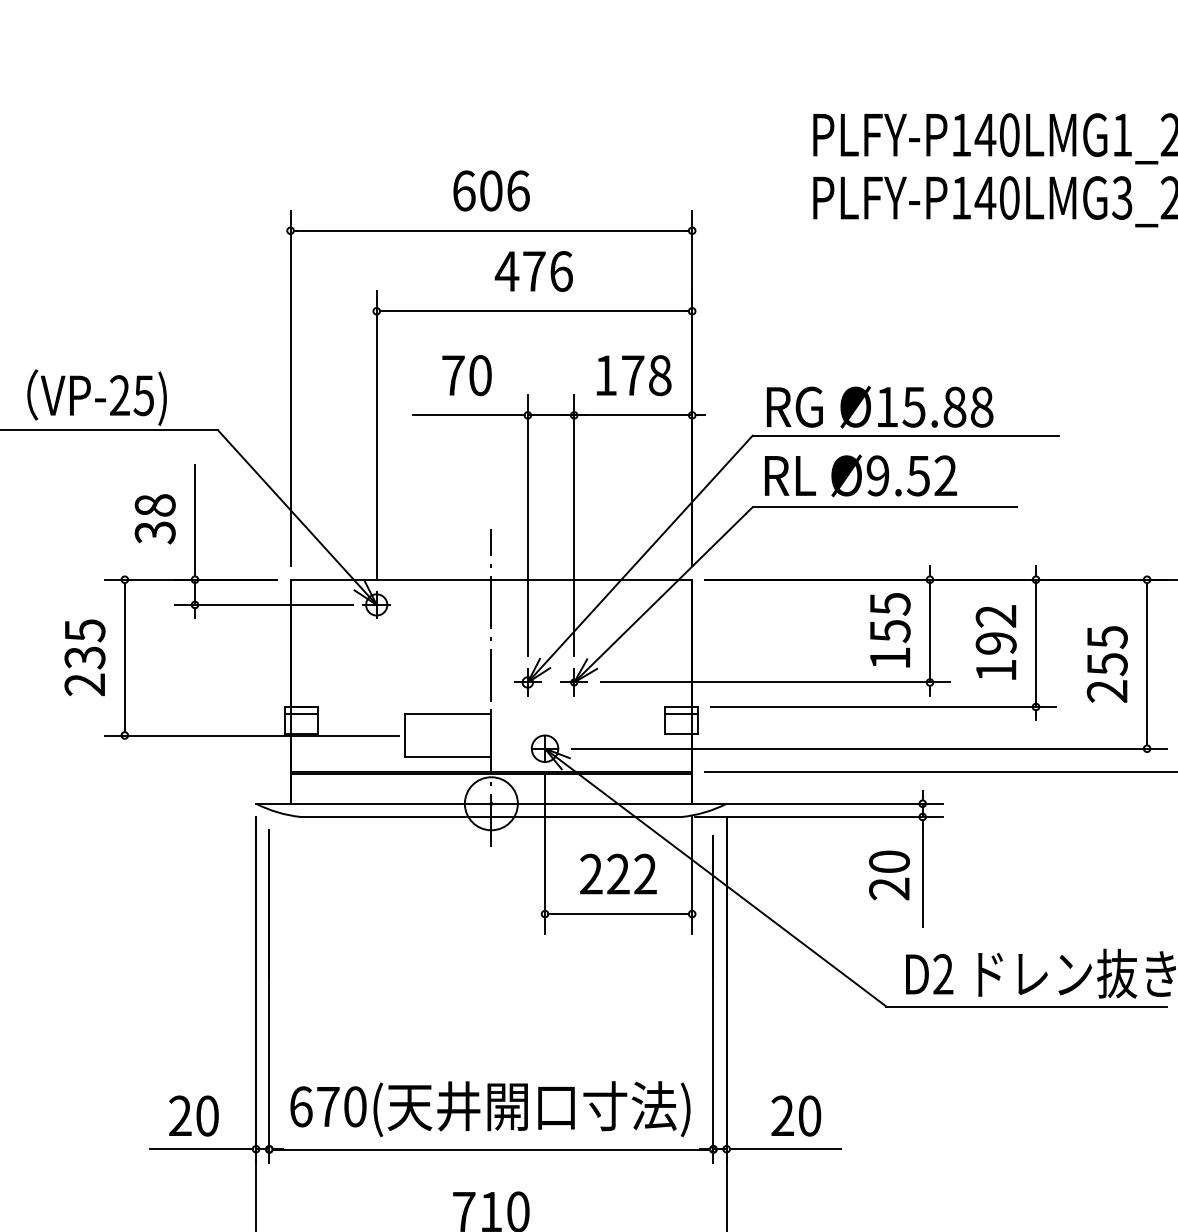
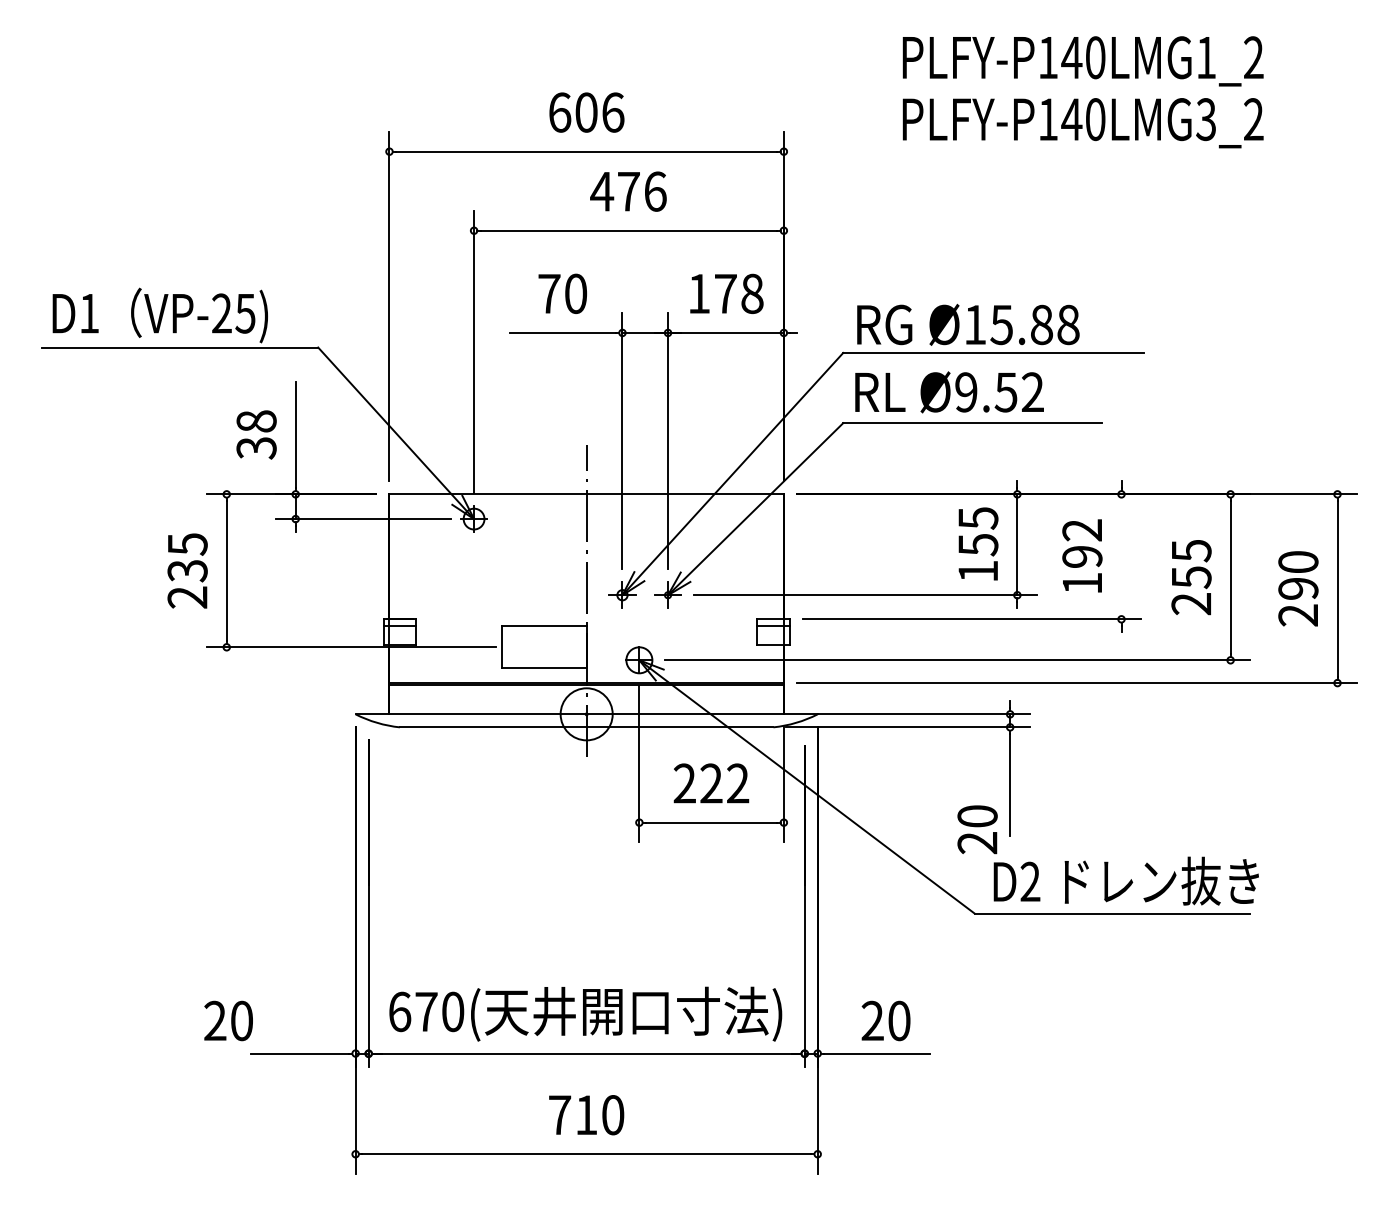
line: (1036, 643) -> (1121, 556), removed
text: (889, 875) -> (977, 829), moved
text: (193, 1115) -> (228, 1020), moved

